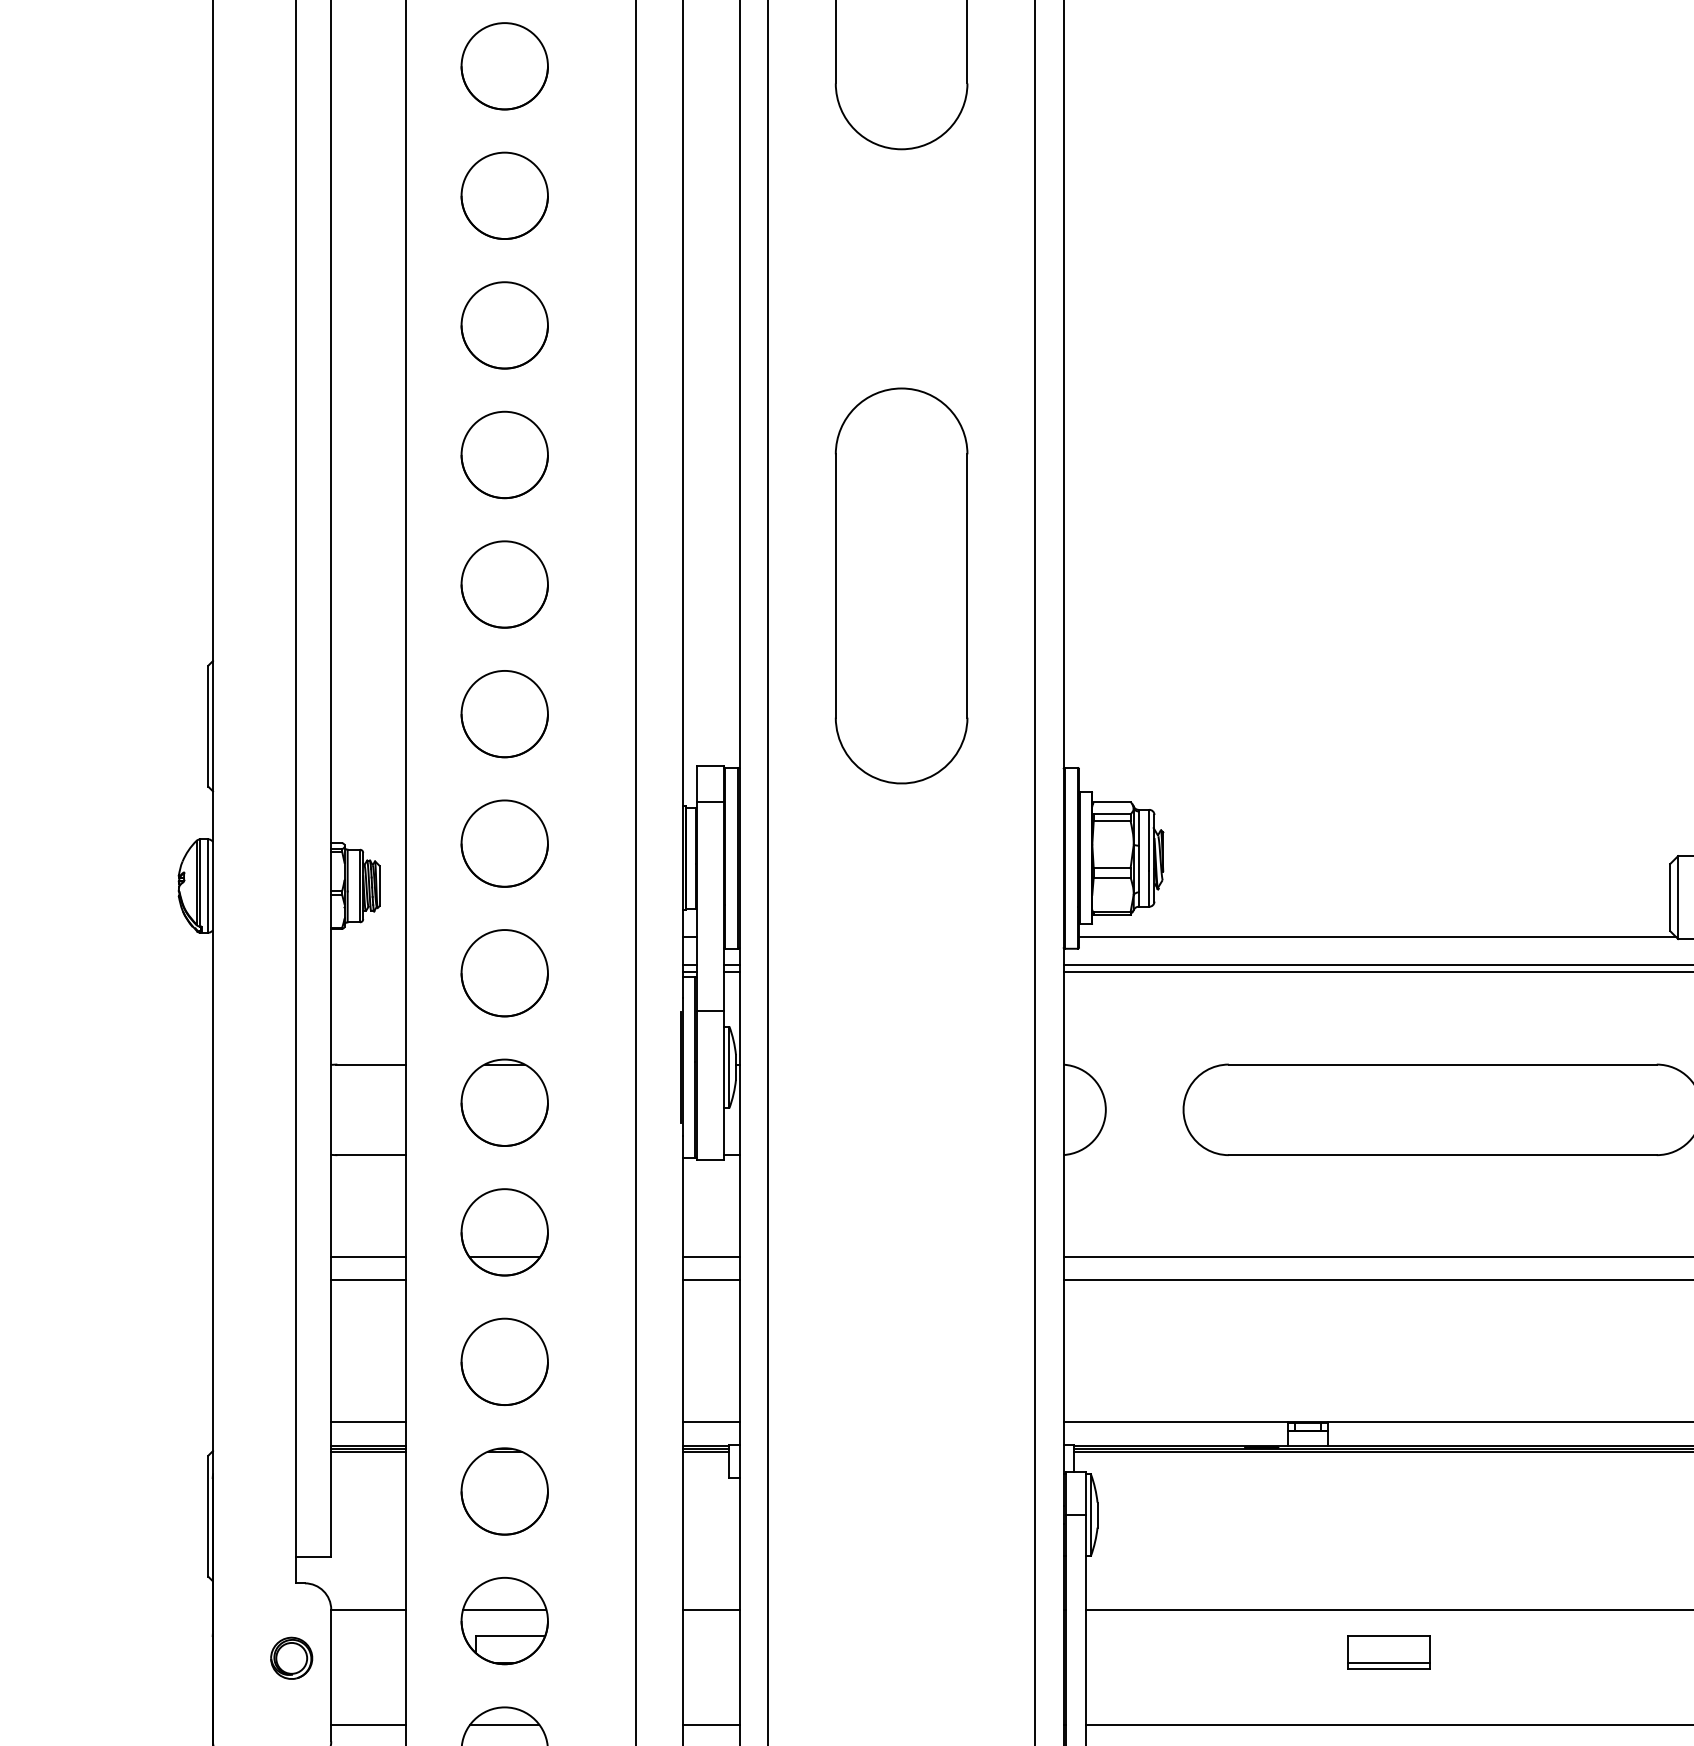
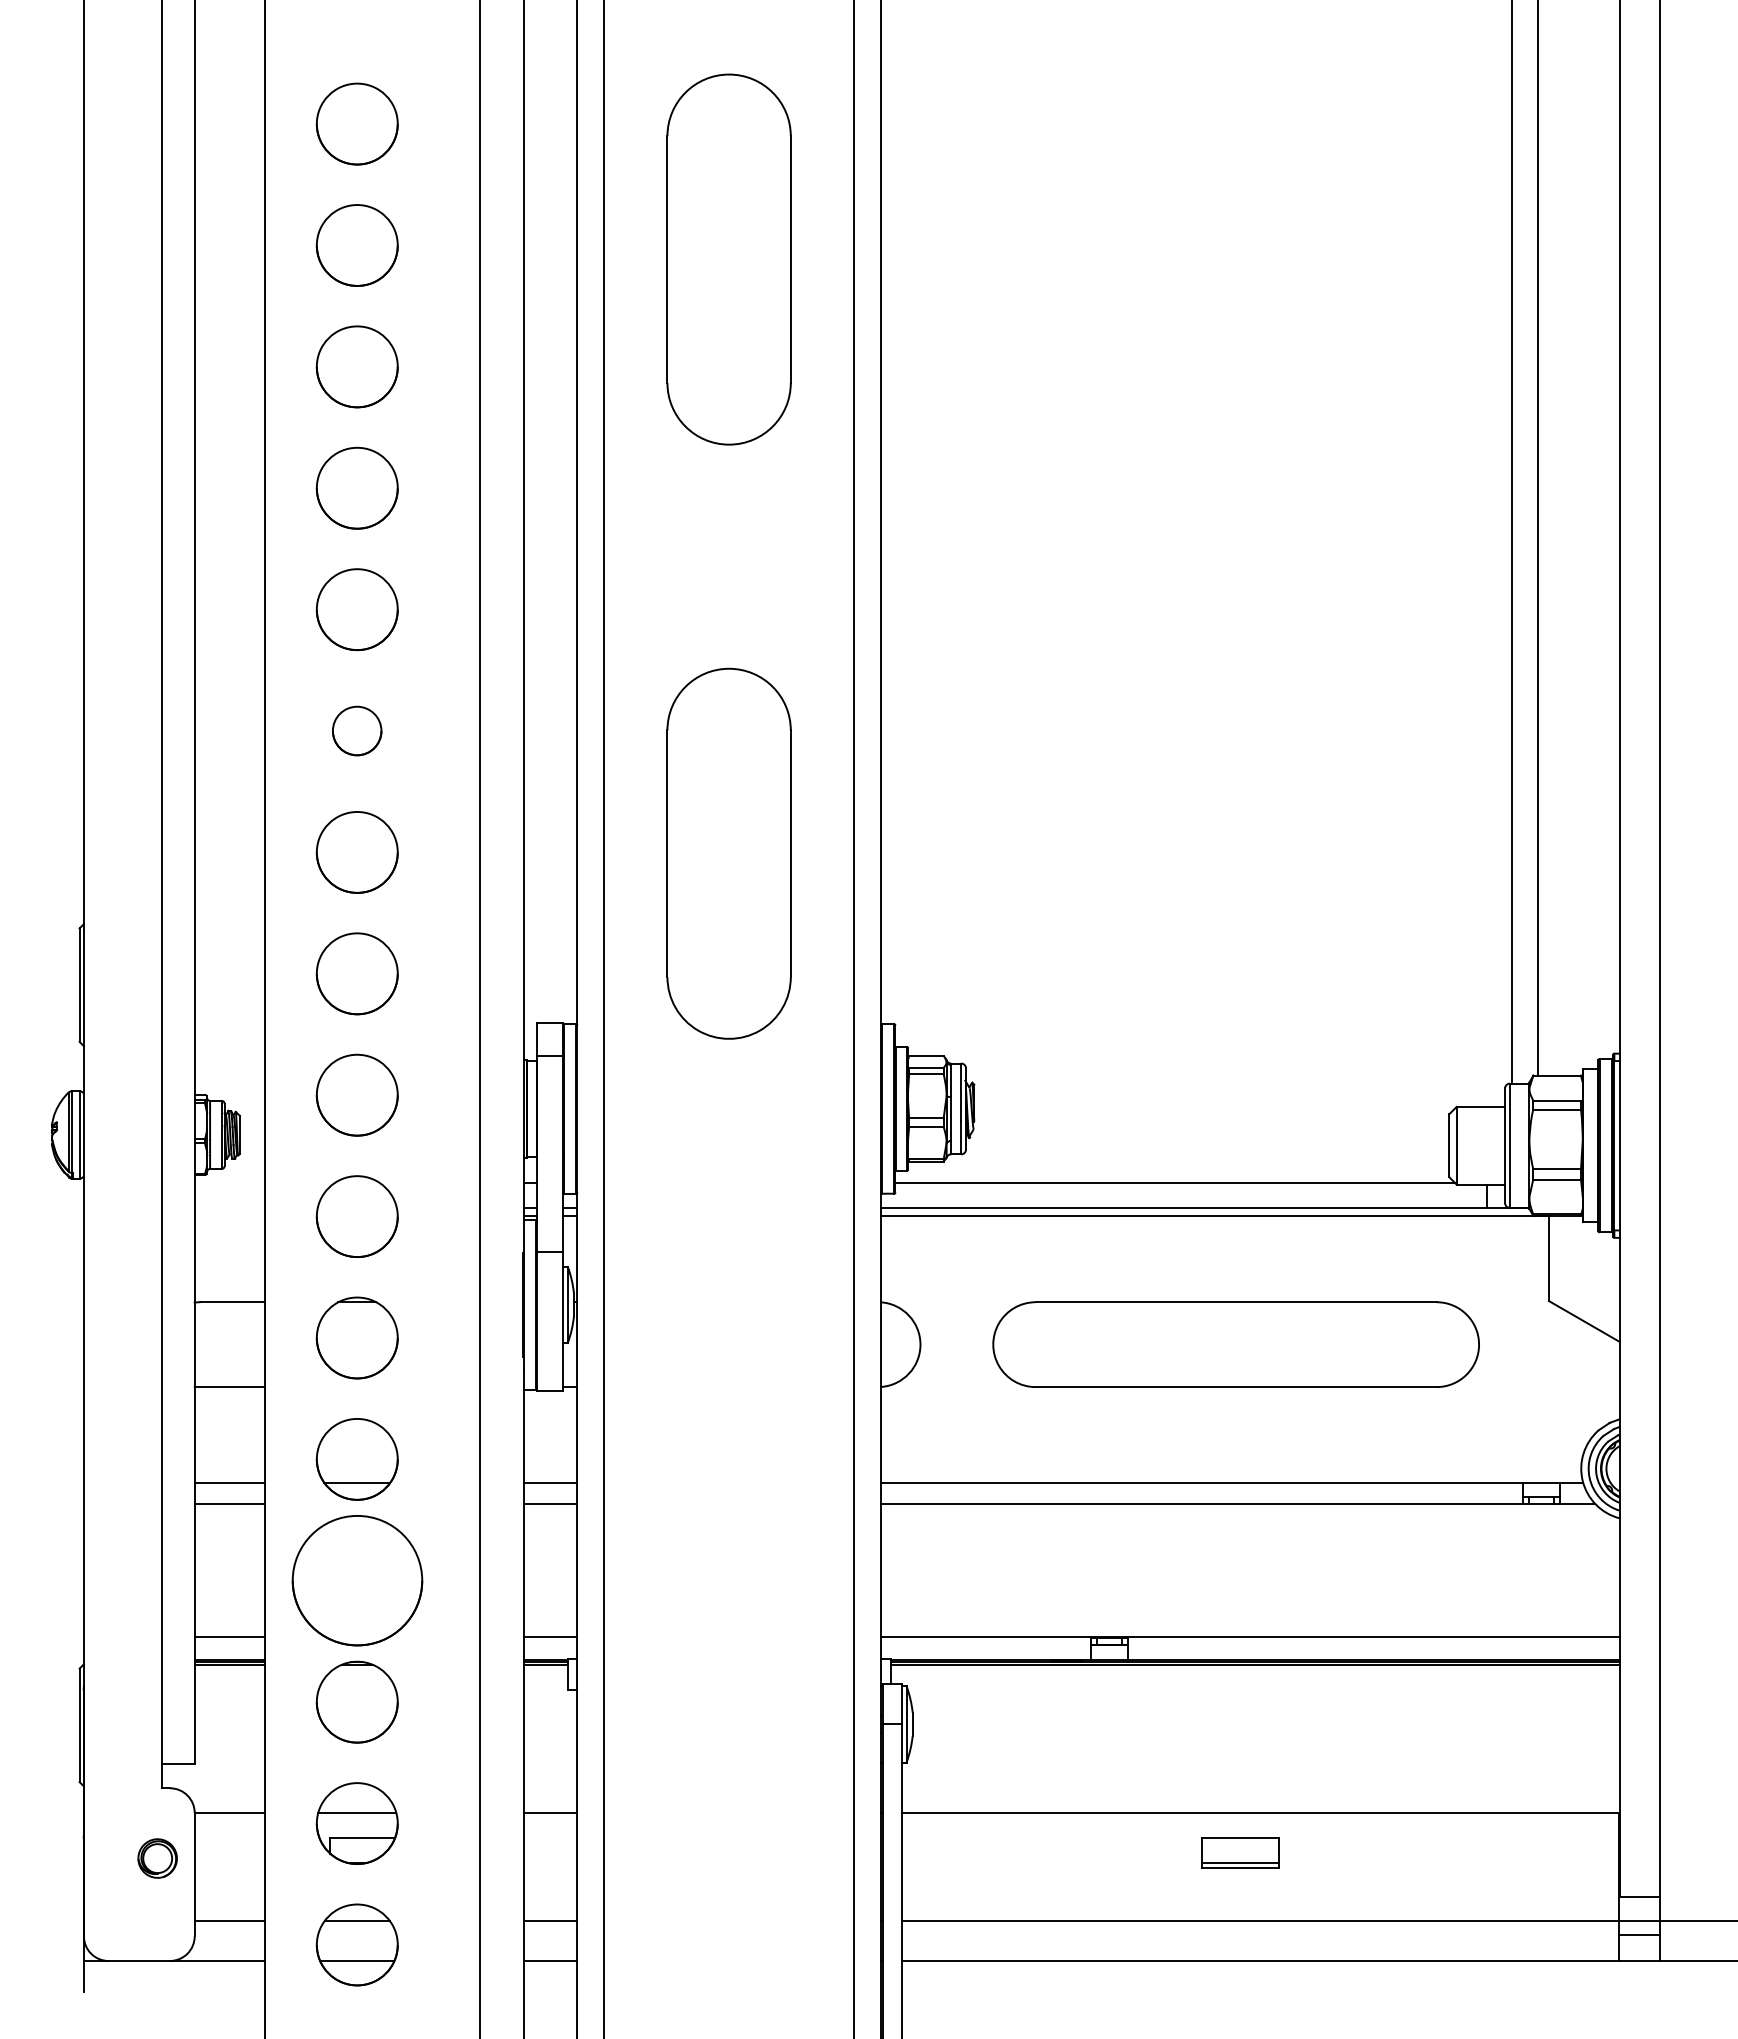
part: (503, 454) -> (356, 730), size x0.6
part: (503, 1361) -> (356, 1580), size x1.6
part: (1389, 1651) -> (1240, 1852), moved

